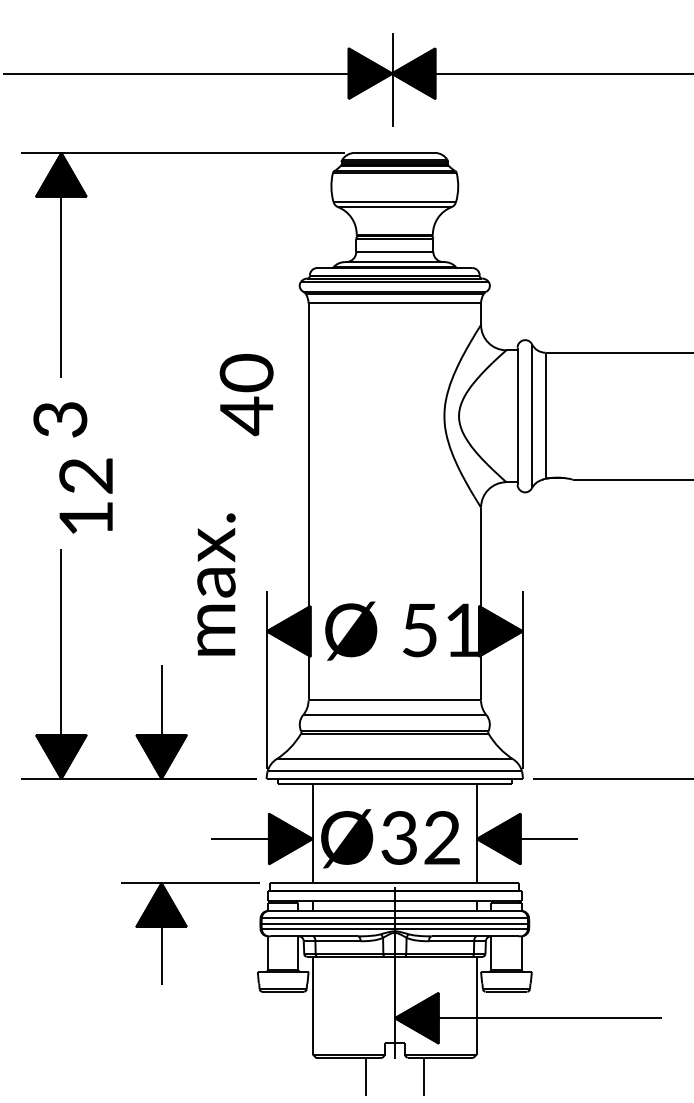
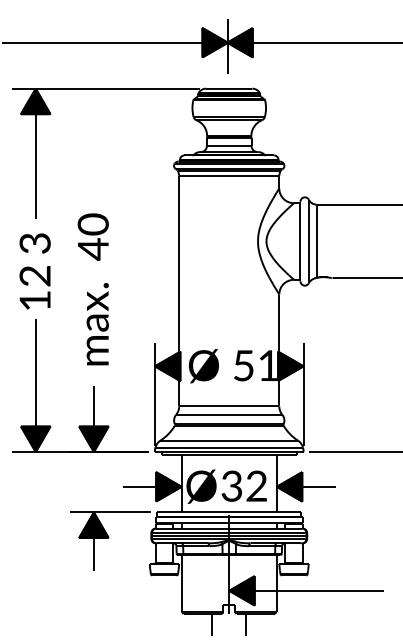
text: (245, 393) -> (92, 236), moved
text: (85, 495) -> (34, 287), moved
text: (216, 585) -> (97, 324), moved

